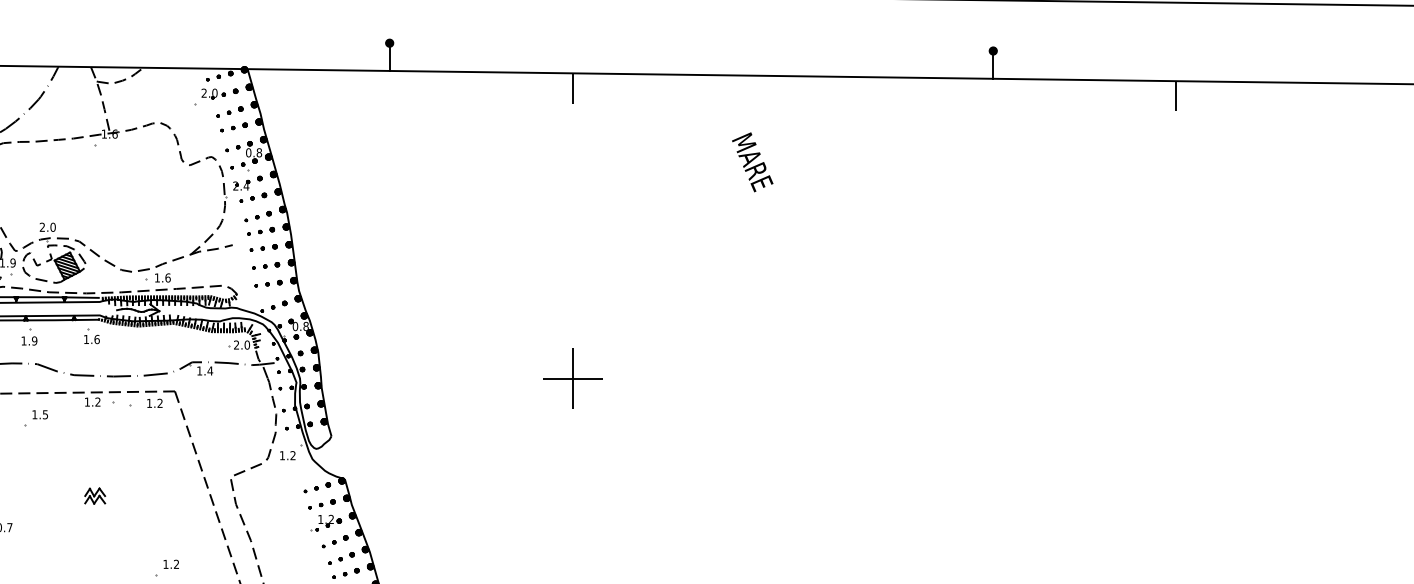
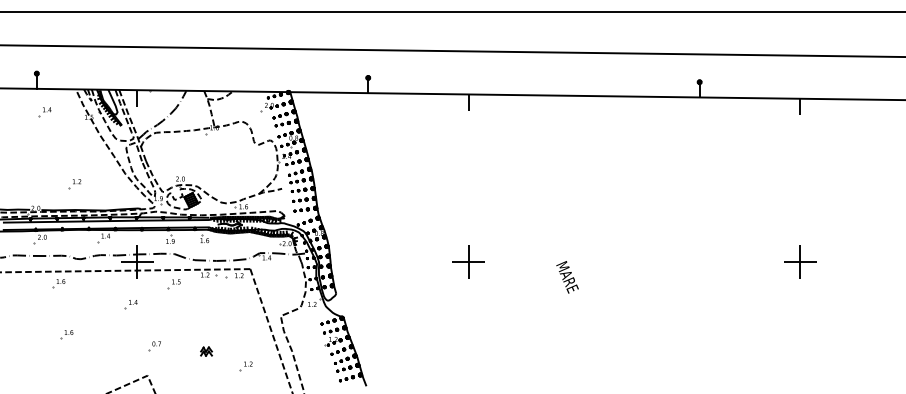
text: (752, 162) -> (567, 277), moved
part: (1176, 377) -> (800, 261), added
part: (95, 495) -> (206, 351), moved

